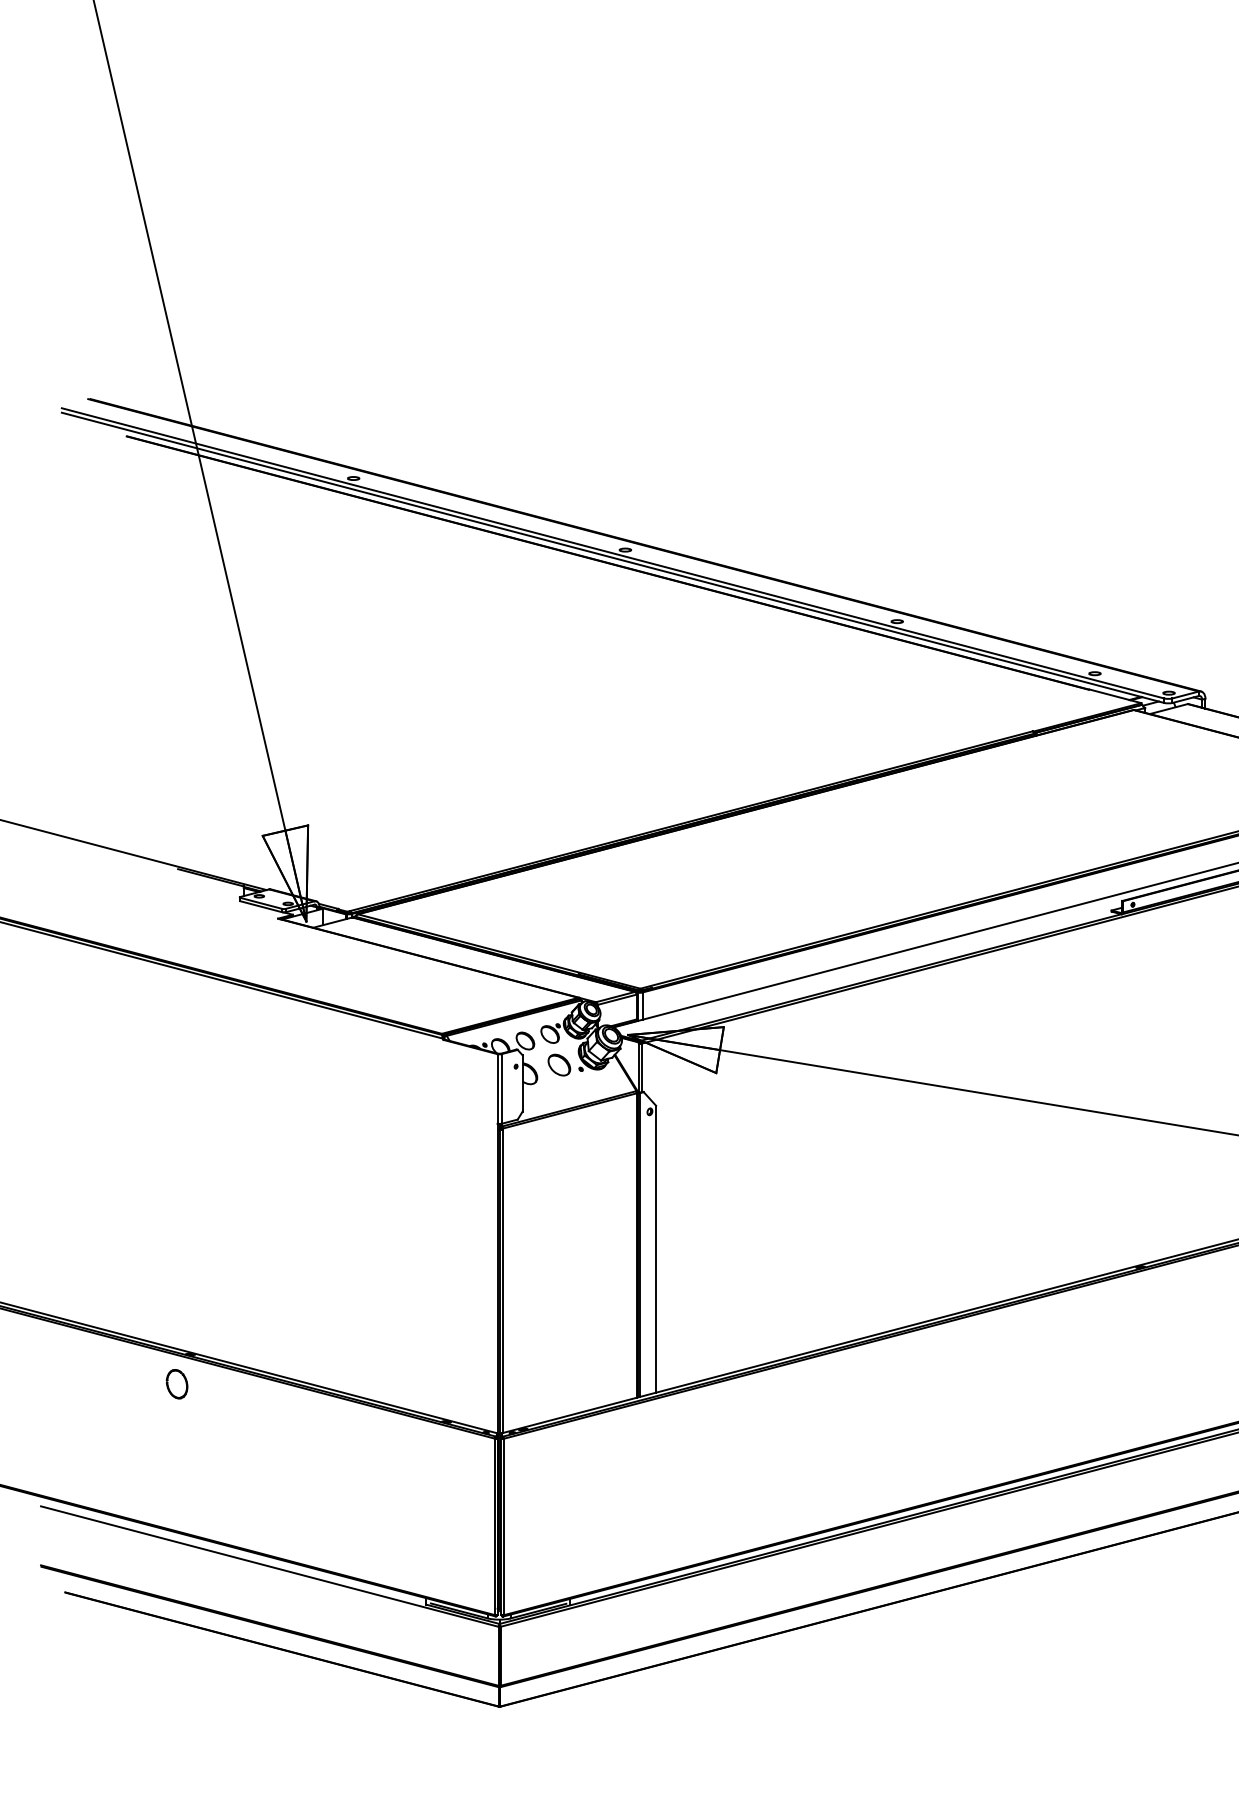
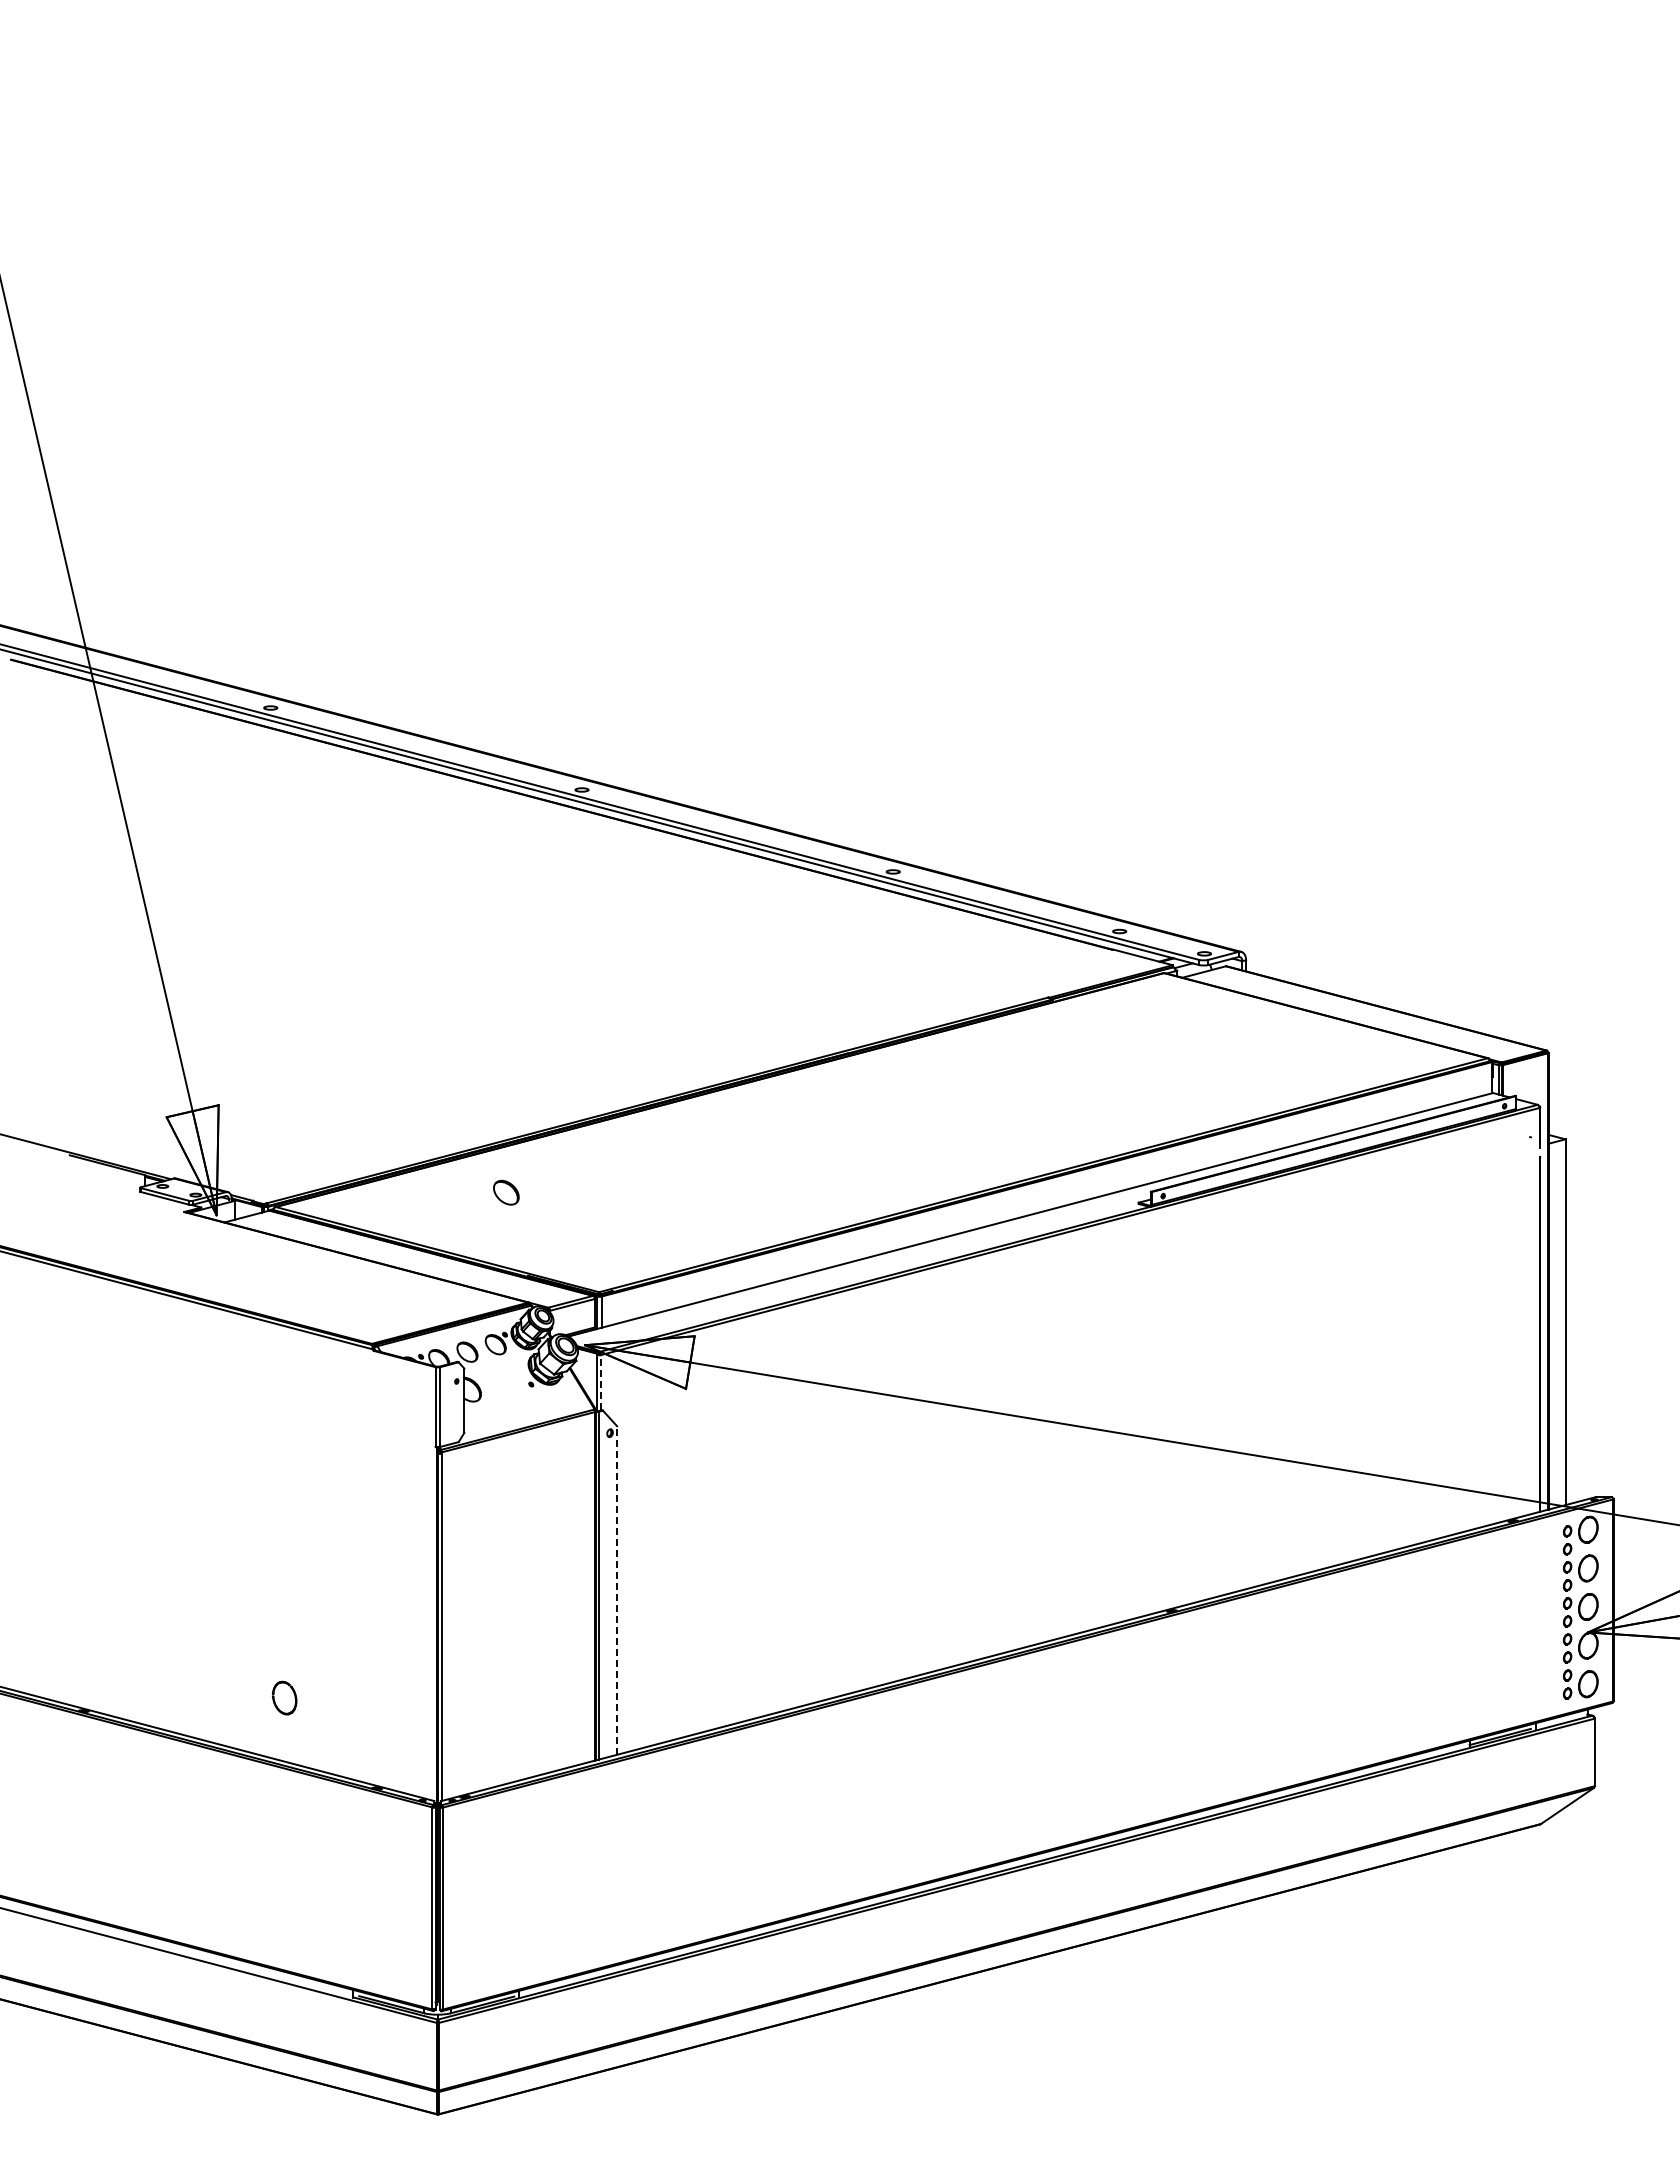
part: (559, 1064) -> (506, 1192), moved
line: (642, 1067) -> (601, 1382), solid -> dashed
line: (656, 1249) -> (617, 1590), solid -> dashed
part: (176, 1383) -> (284, 1697), moved

